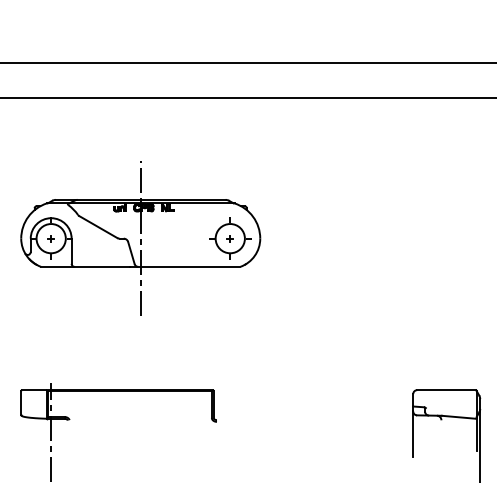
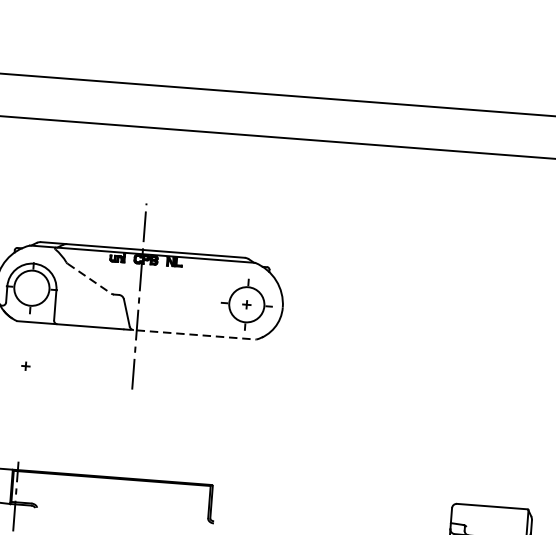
line: (98, 227) -> (89, 279), solid -> dashed
part: (50, 238) -> (25, 365), moved
line: (185, 266) -> (190, 334), solid -> dashed

